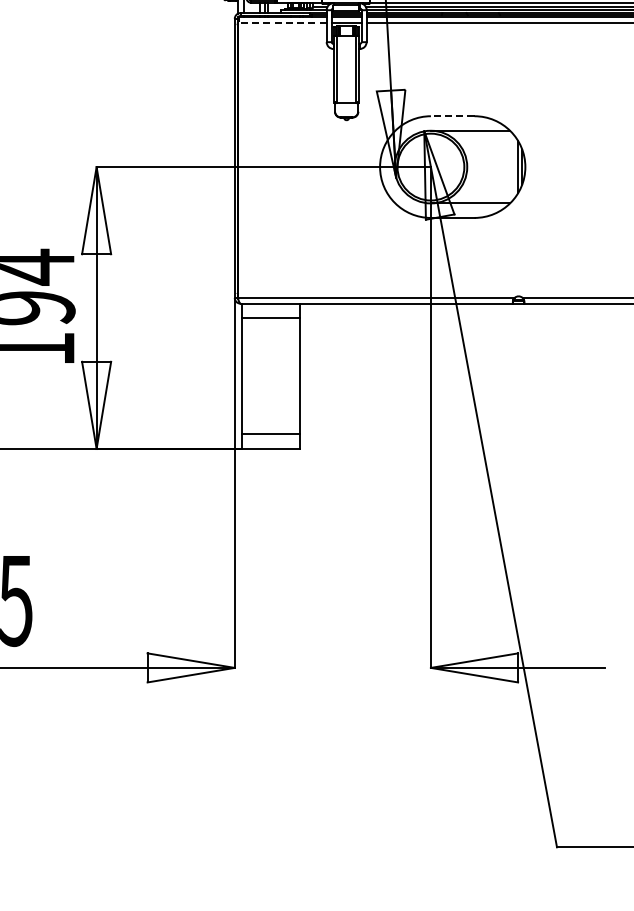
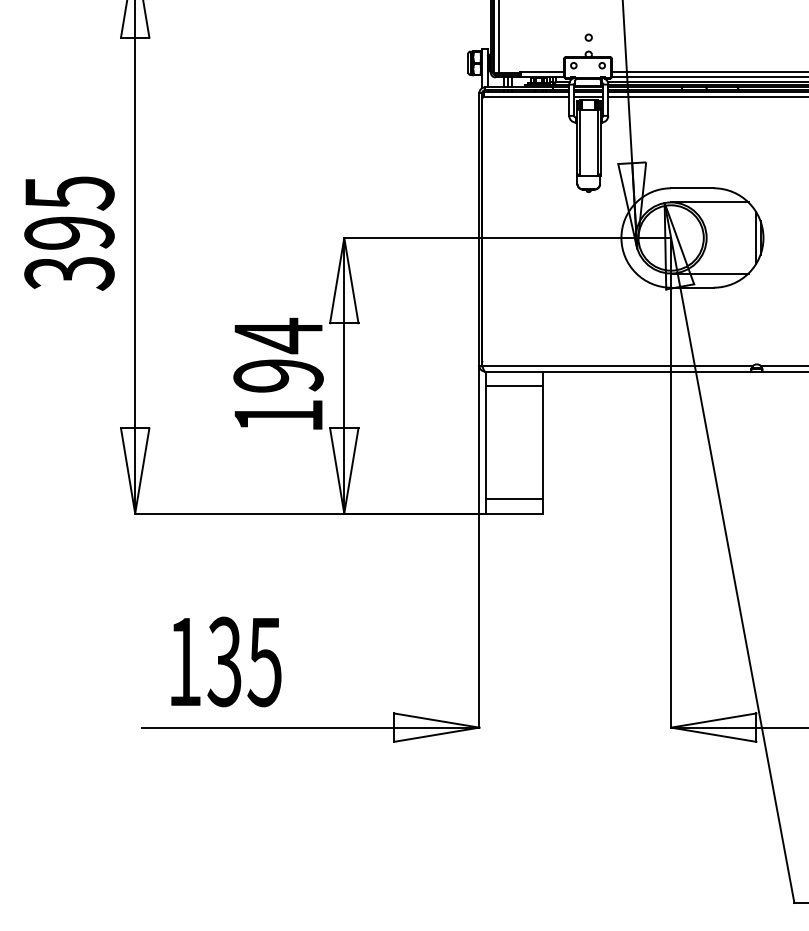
line: (281, 23) -> (525, 97), dashed -> solid
line: (451, 116) -> (691, 188), dashed -> solid

